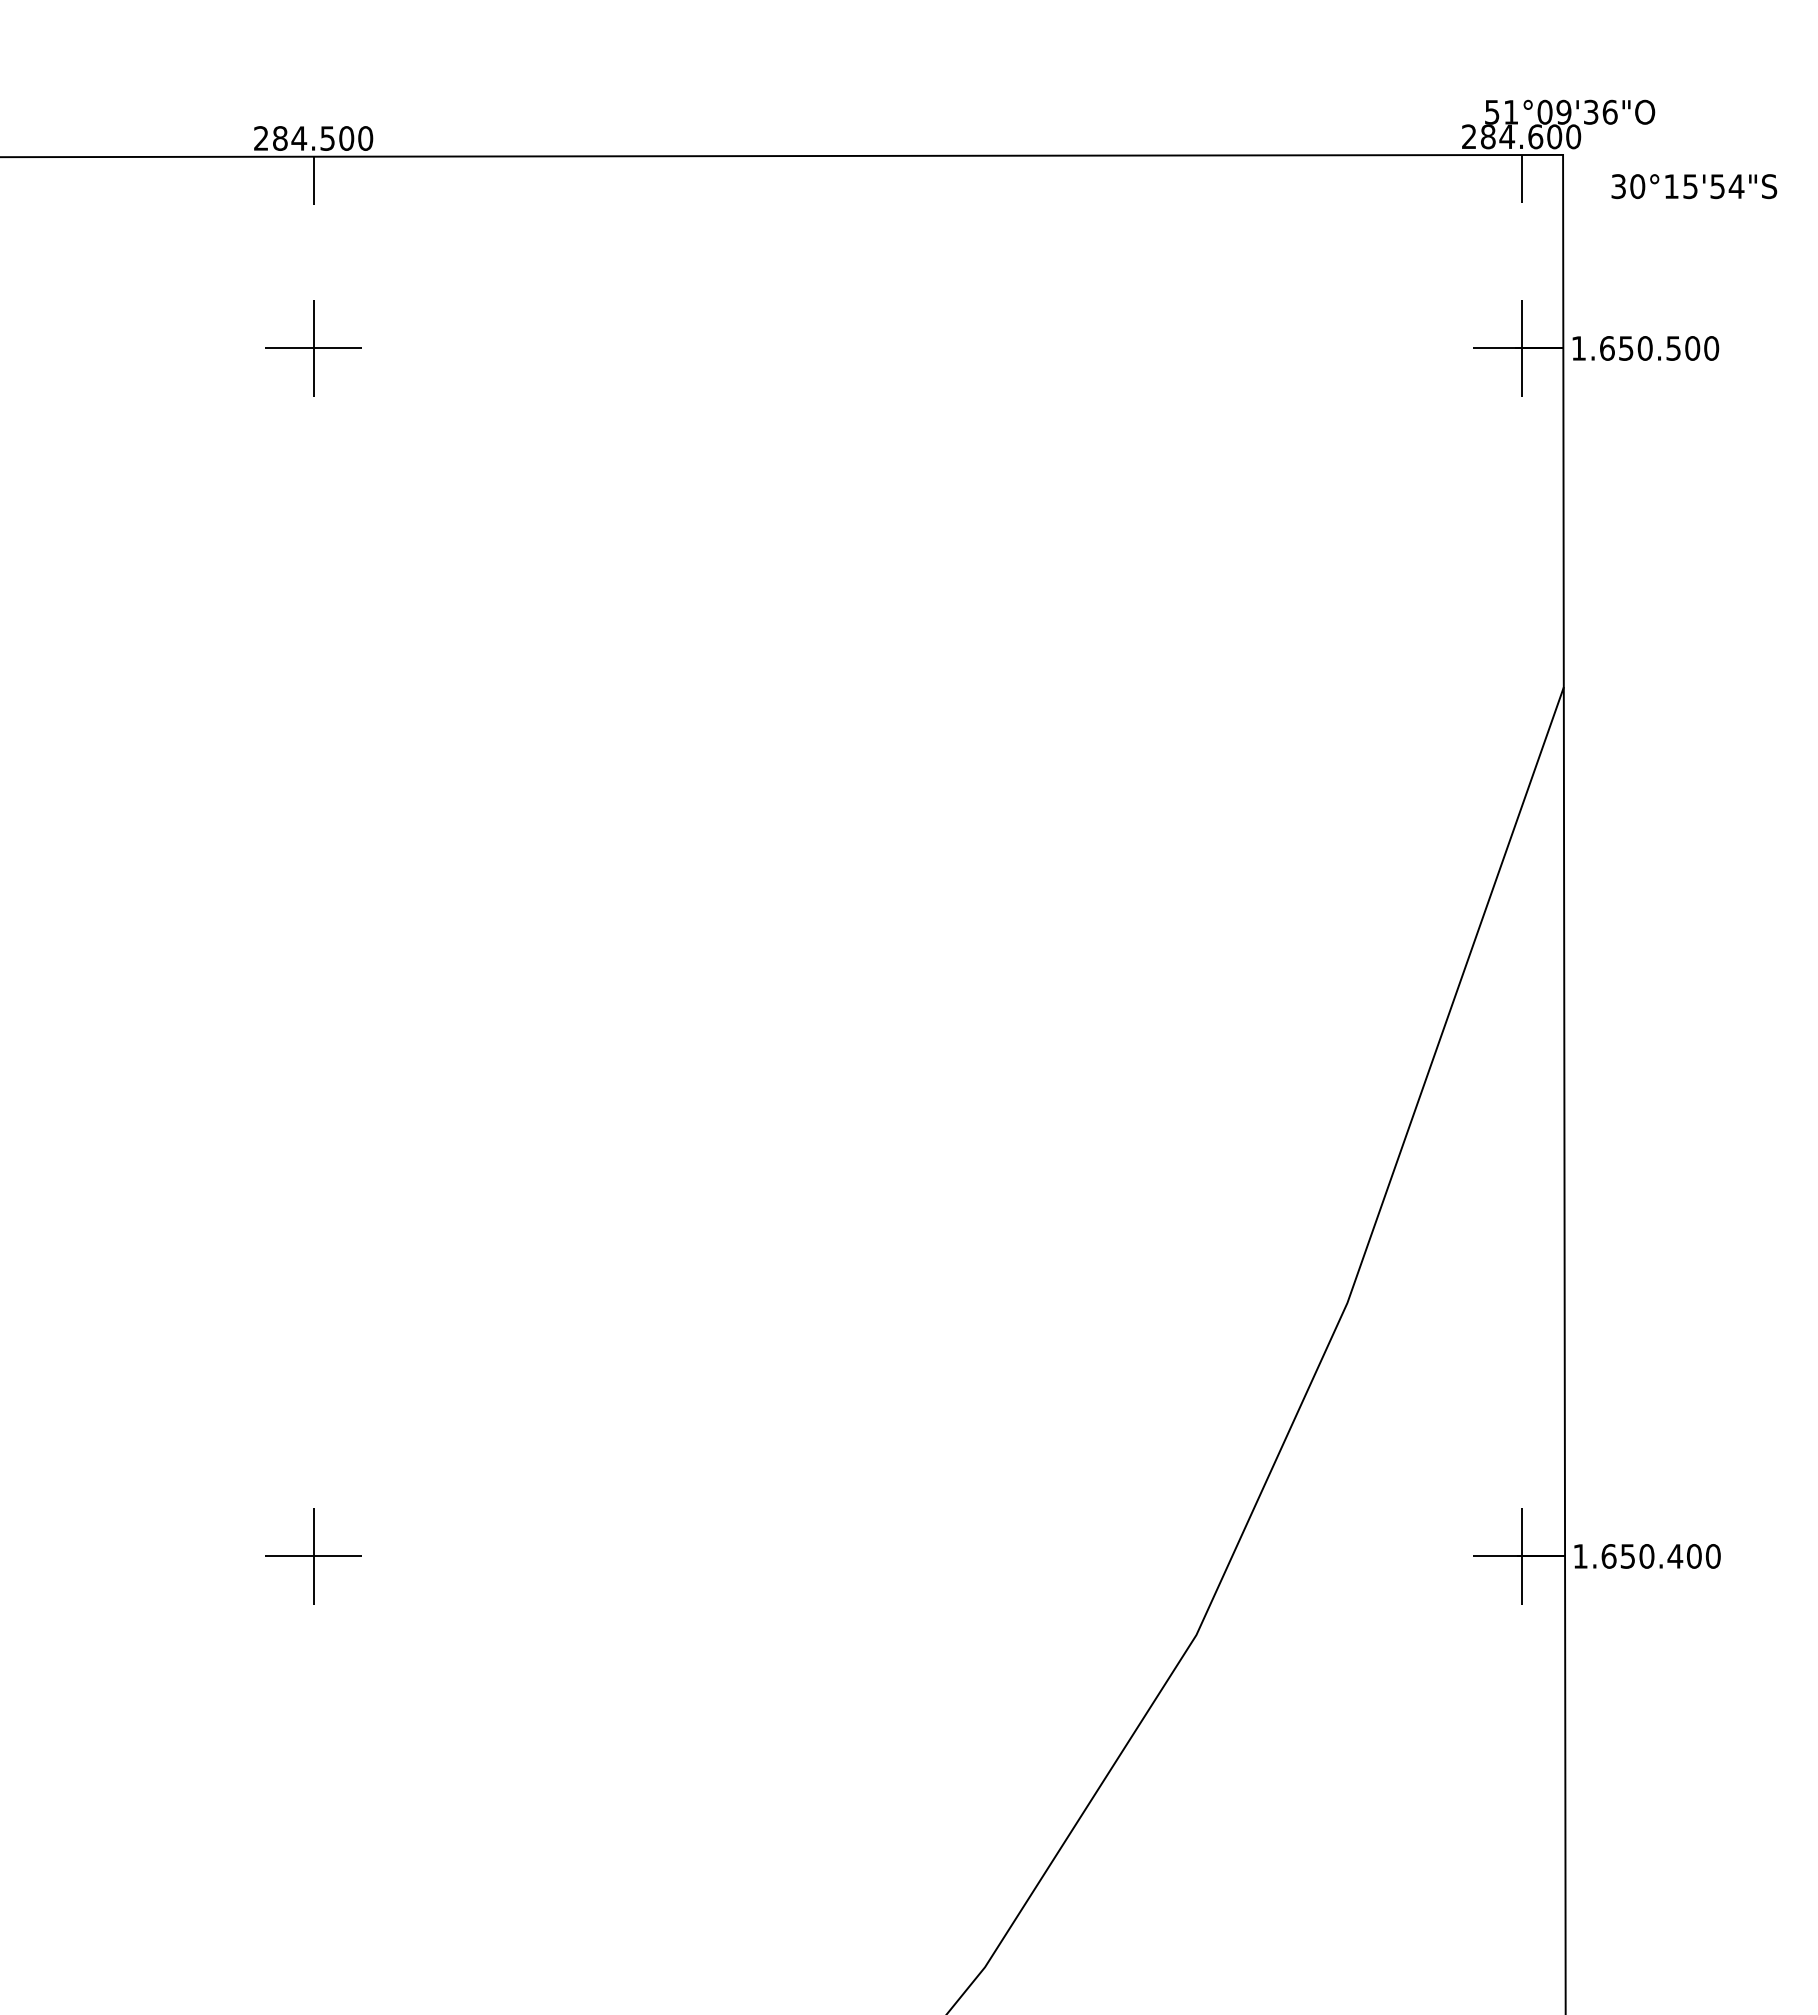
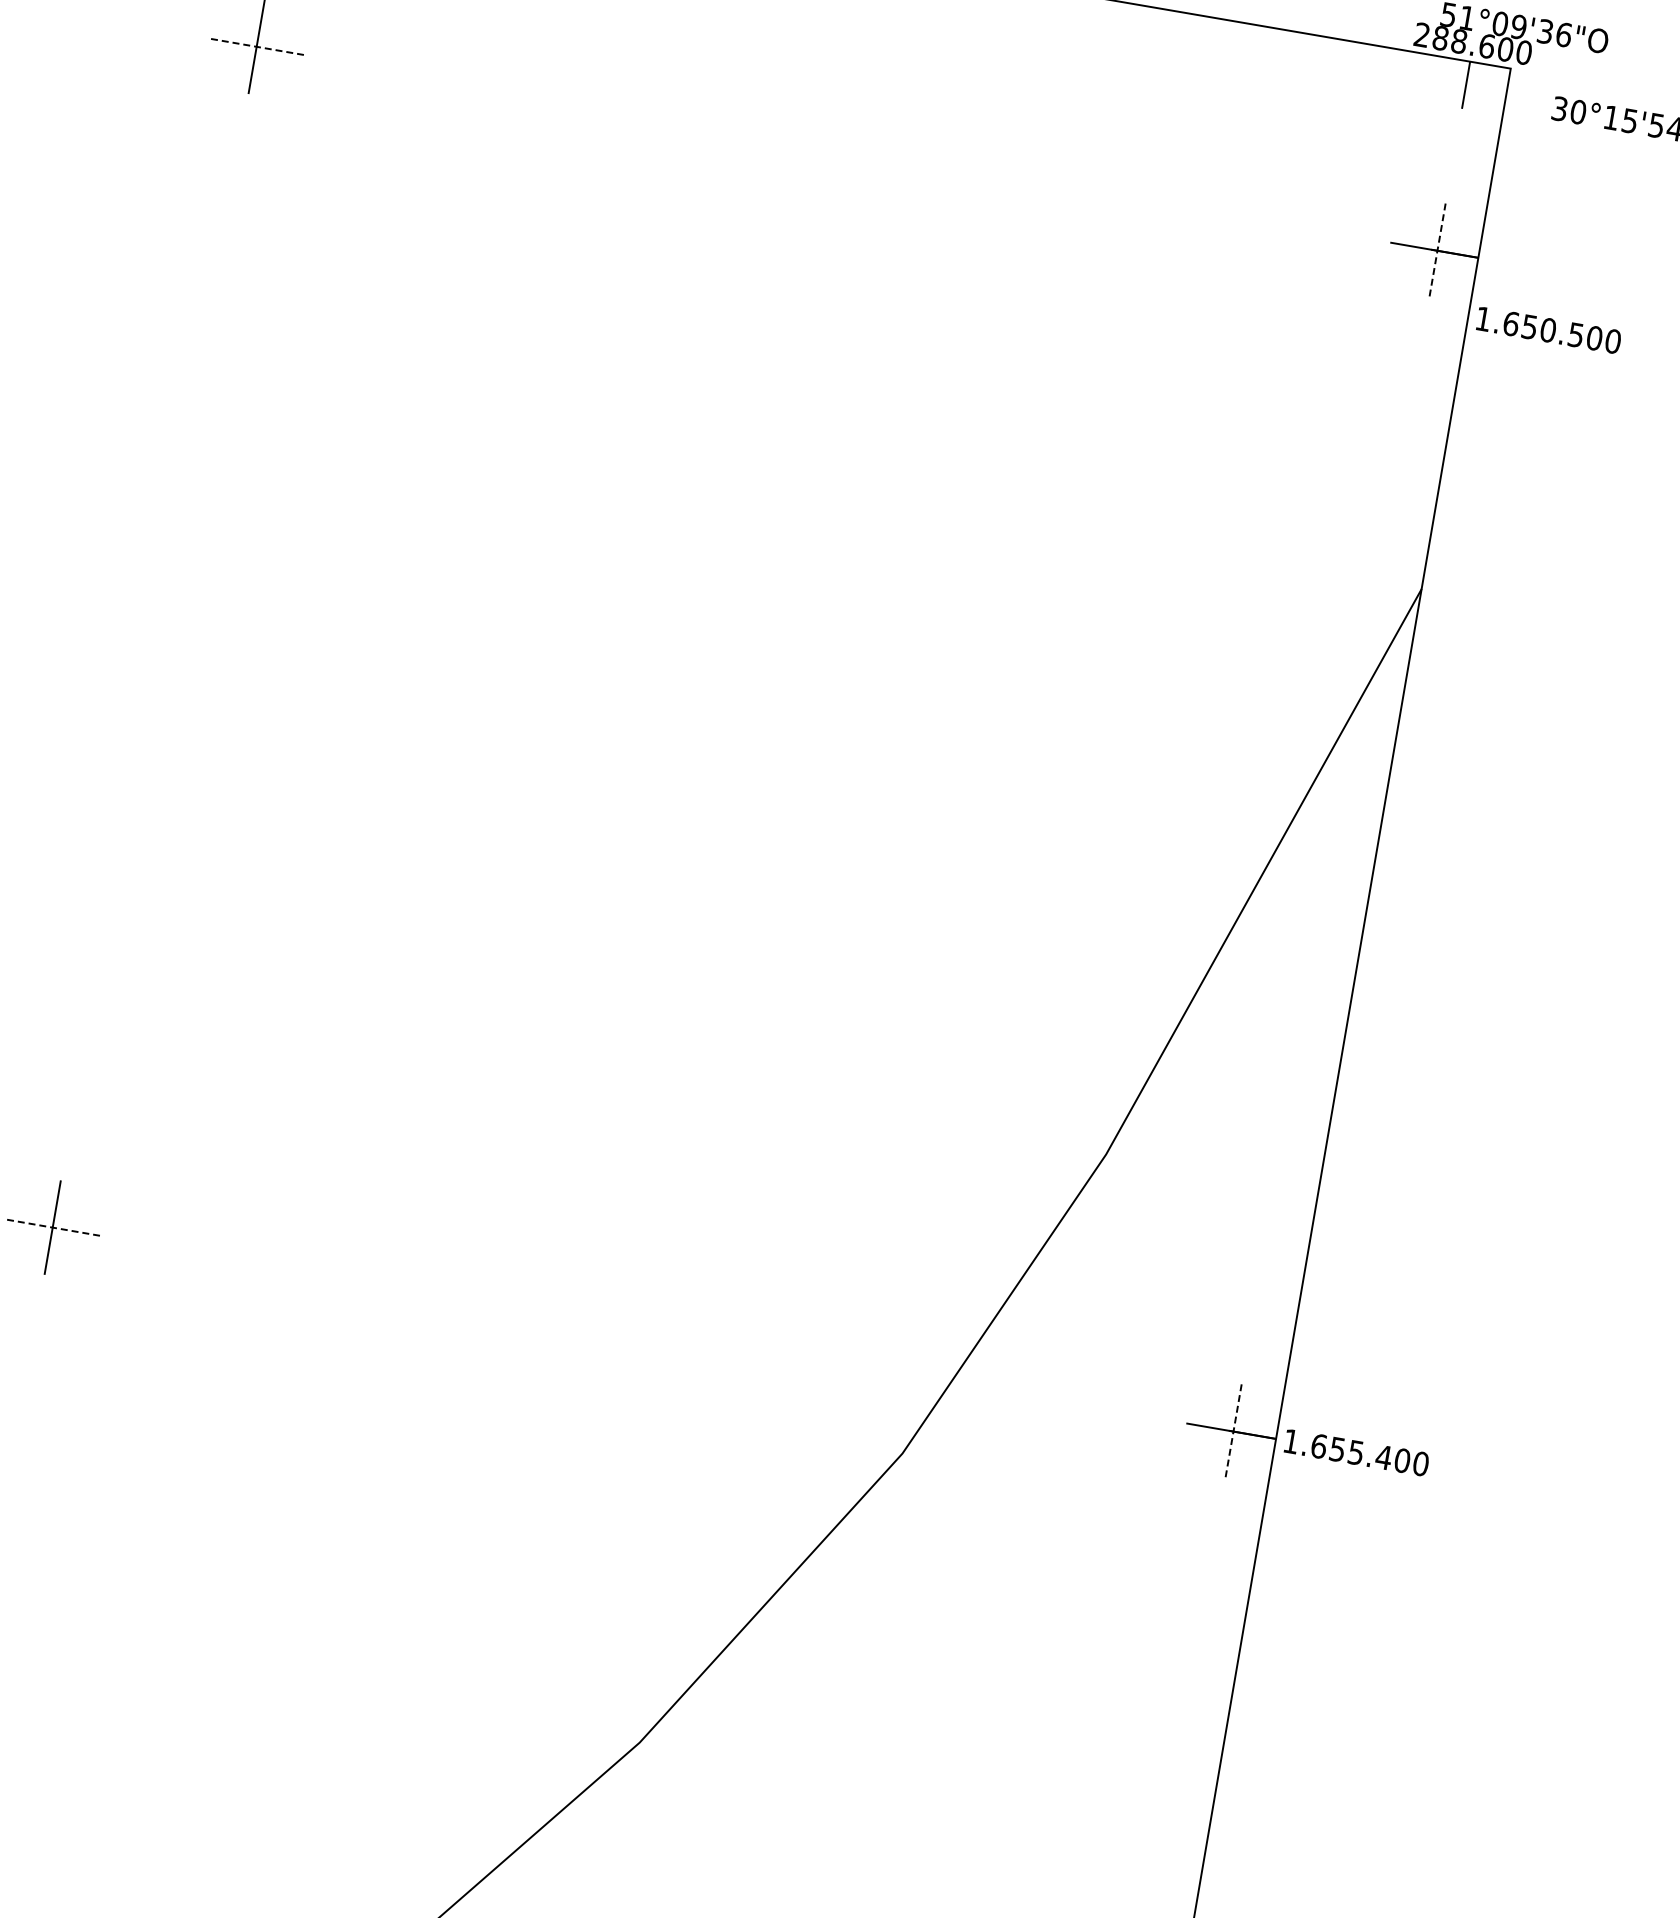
text: (1507, 136) -> (1459, 41), 284.600 -> 288.600
line: (313, 348) -> (256, 46), solid -> dashed
line: (1521, 348) -> (1437, 250), solid -> dashed
text: (1645, 348) -> (1548, 330), moved
line: (313, 1556) -> (52, 1227), solid -> dashed
line: (1521, 1556) -> (1233, 1431), solid -> dashed
text: (1646, 1556) -> (1355, 1452), 1.650.400 -> 1.655.400

